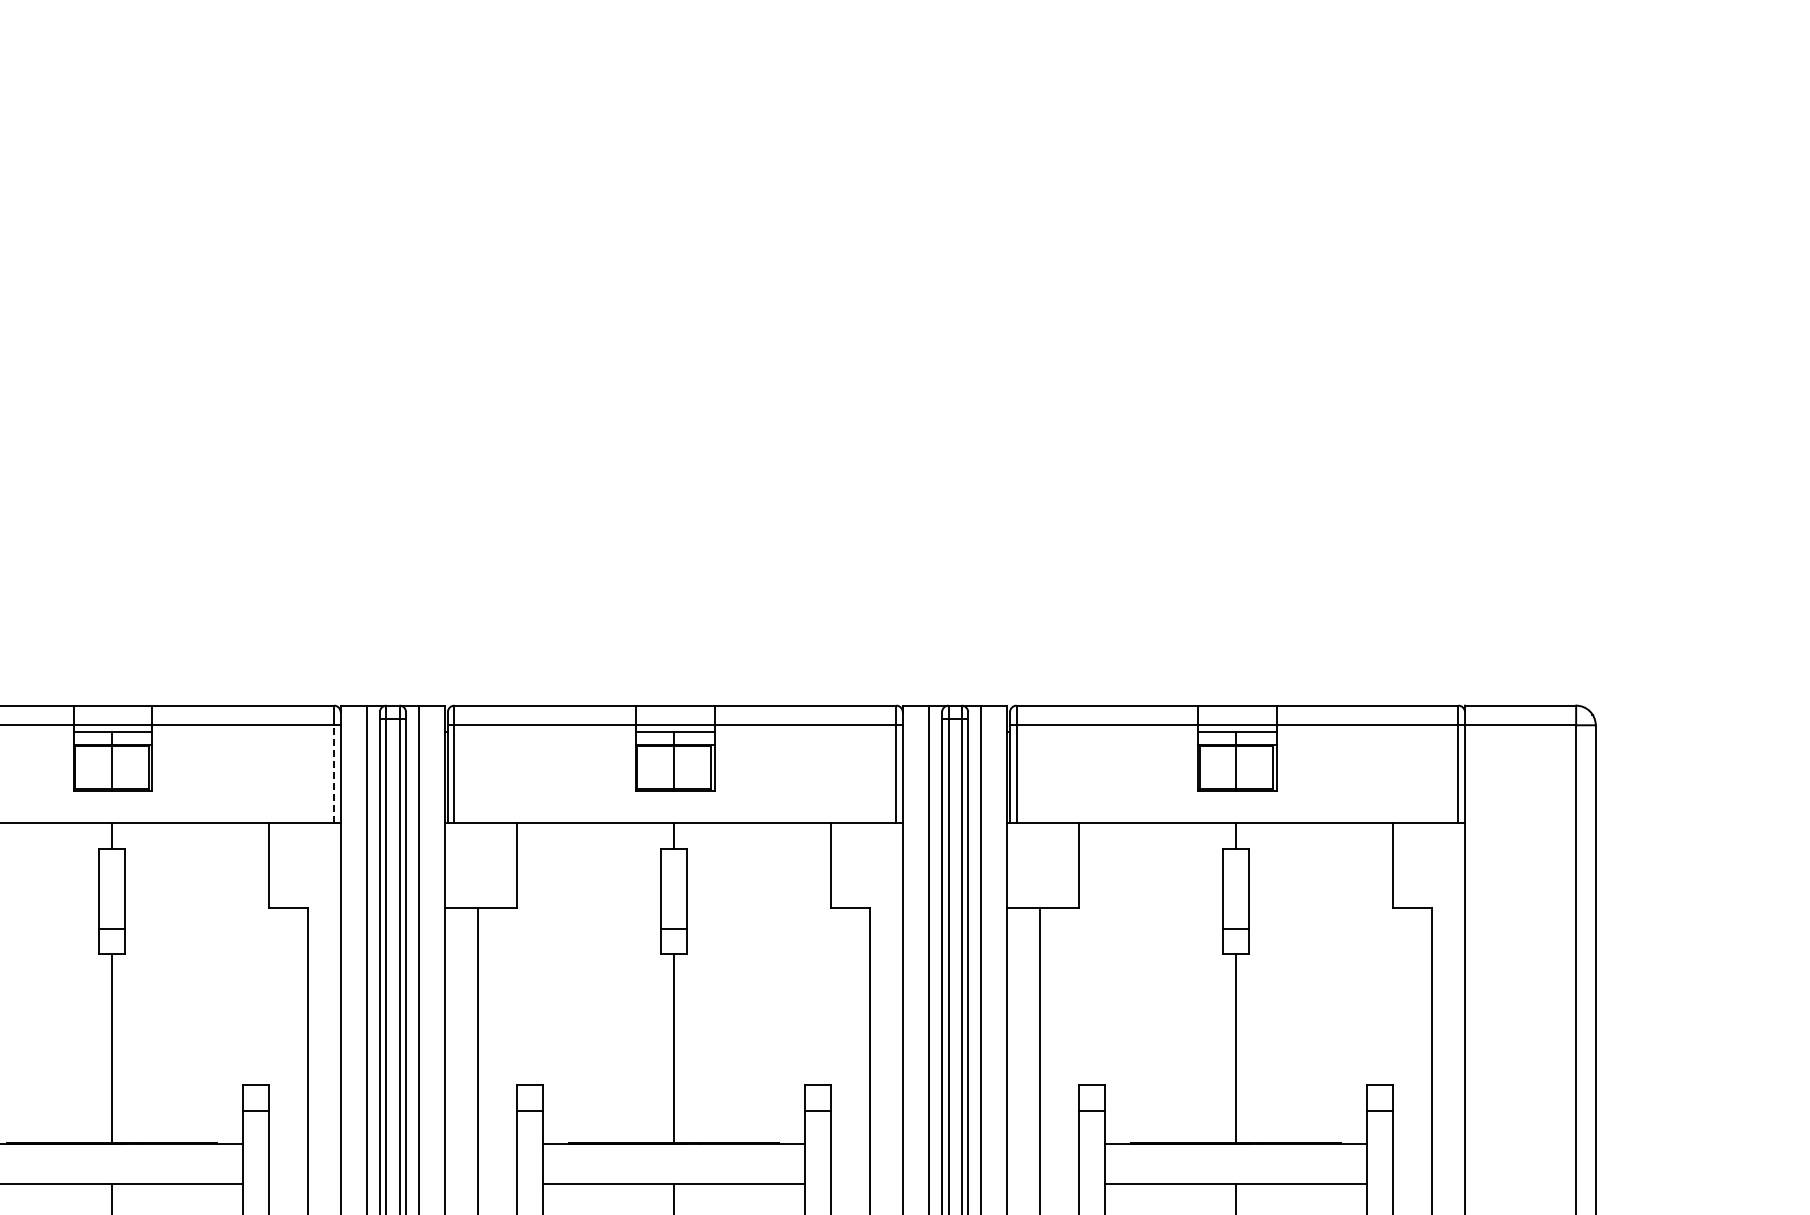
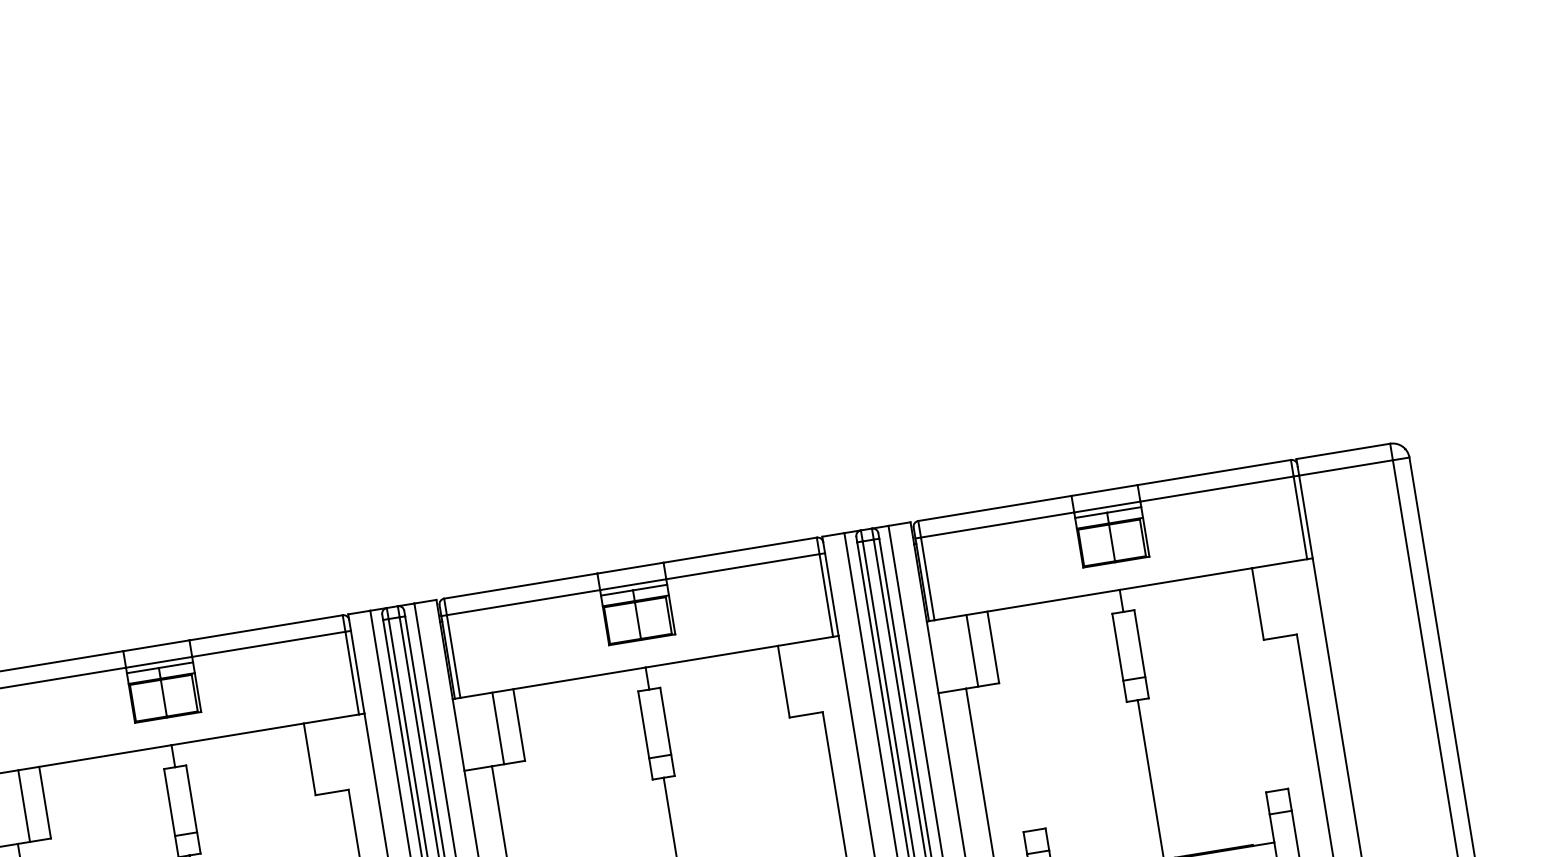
line: (334, 773) -> (352, 672), dashed -> solid
line: (492, 865) -> (498, 728), added
line: (1054, 865) -> (972, 650), added

